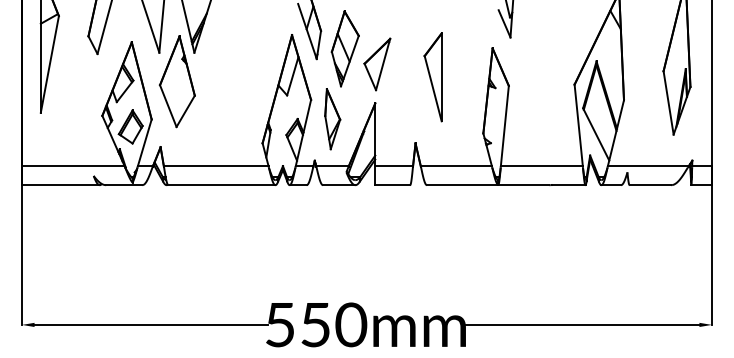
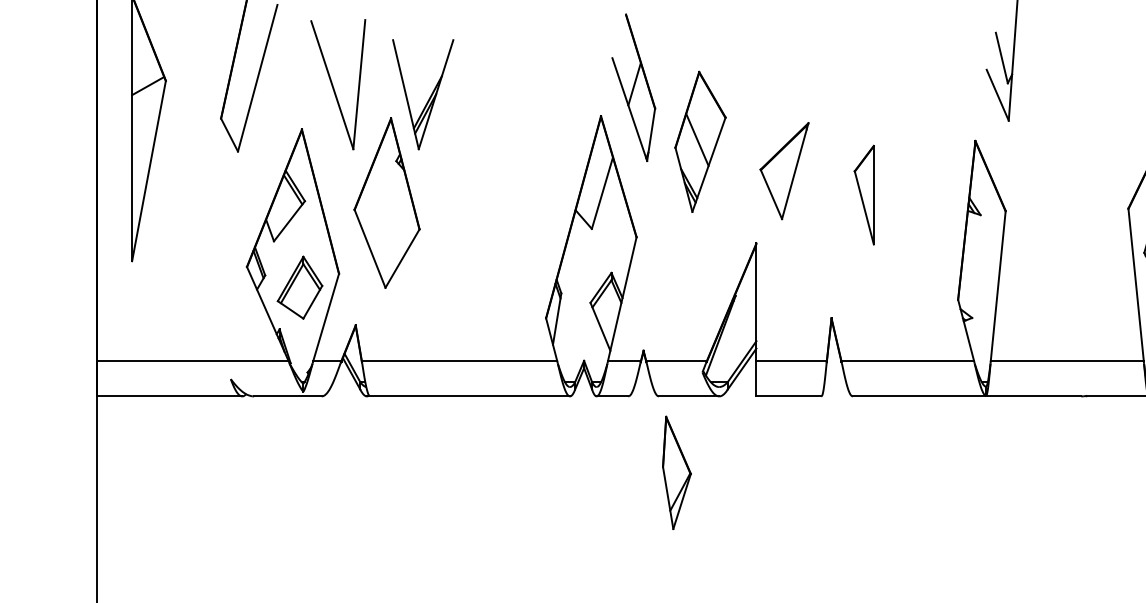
part: (377, 64) -> (784, 171), moved
part: (432, 77) -> (863, 195), size x0.6
part: (332, 119) -> (676, 473), moved

